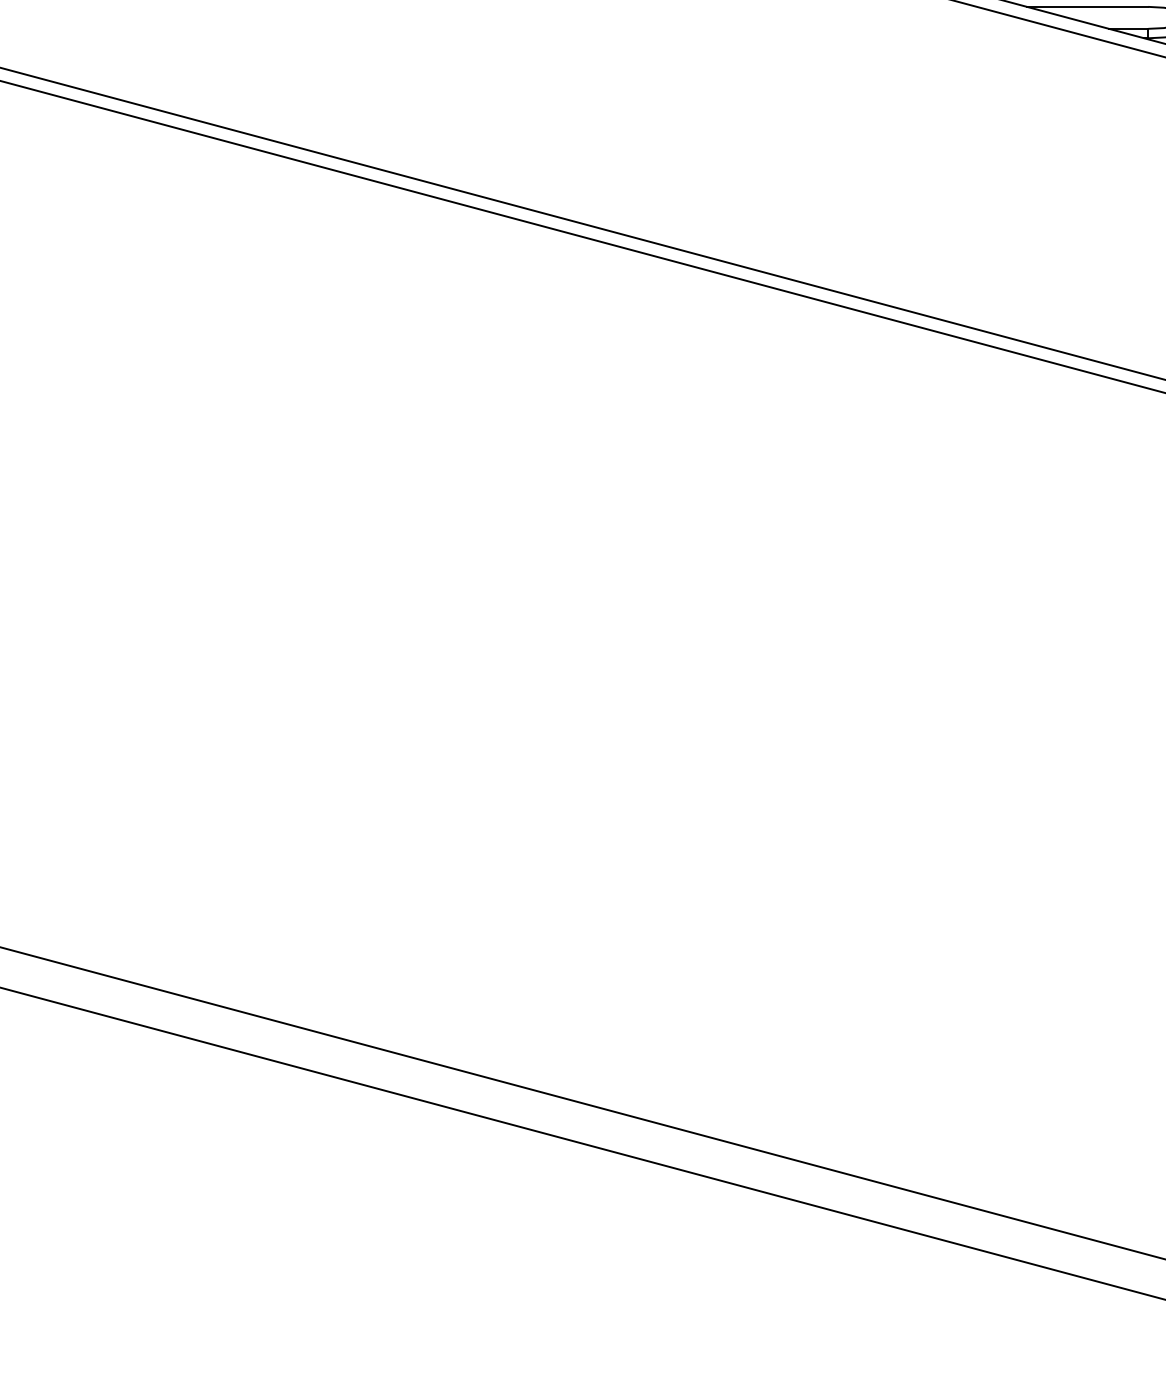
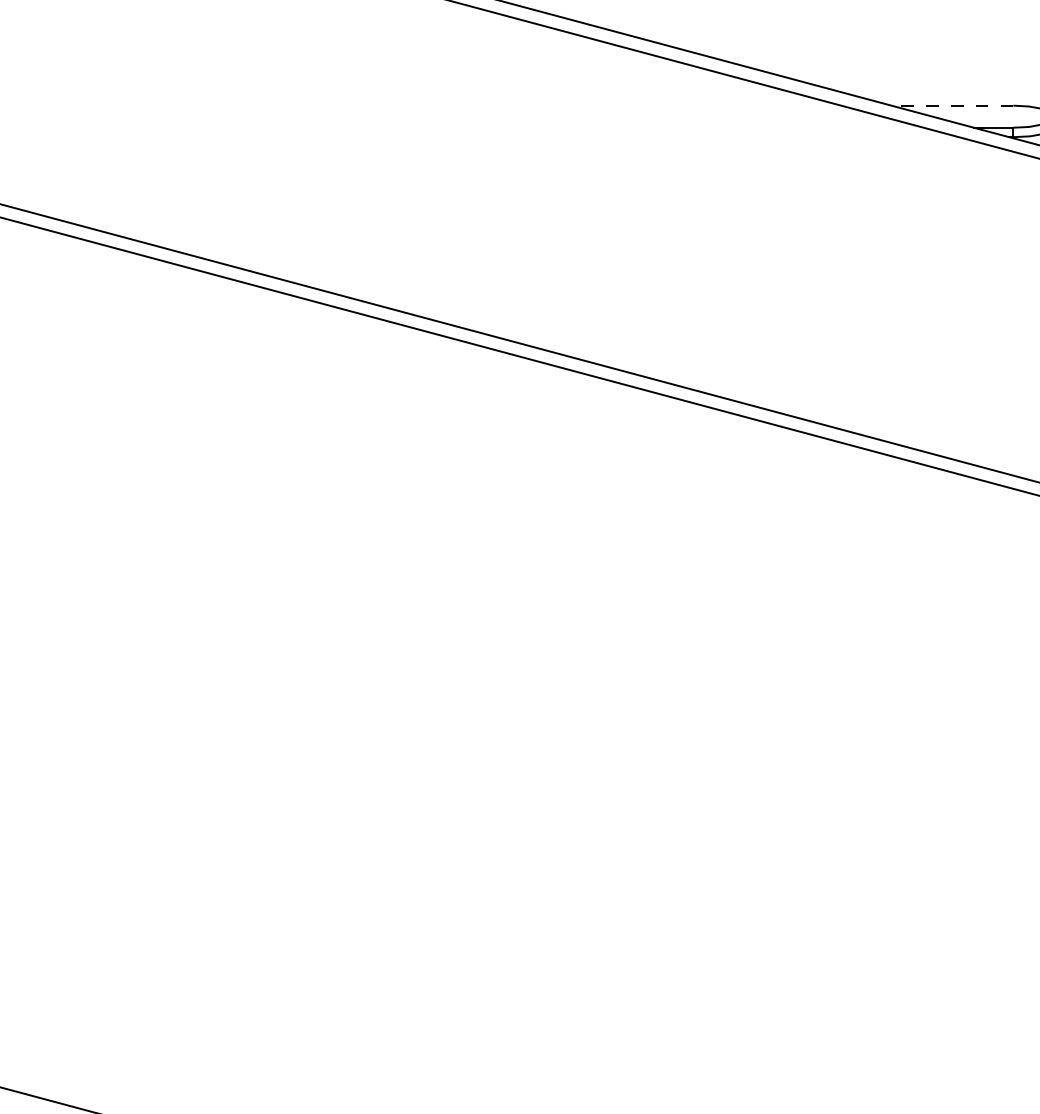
line: (1087, 6) -> (952, 105), solid -> dashed

